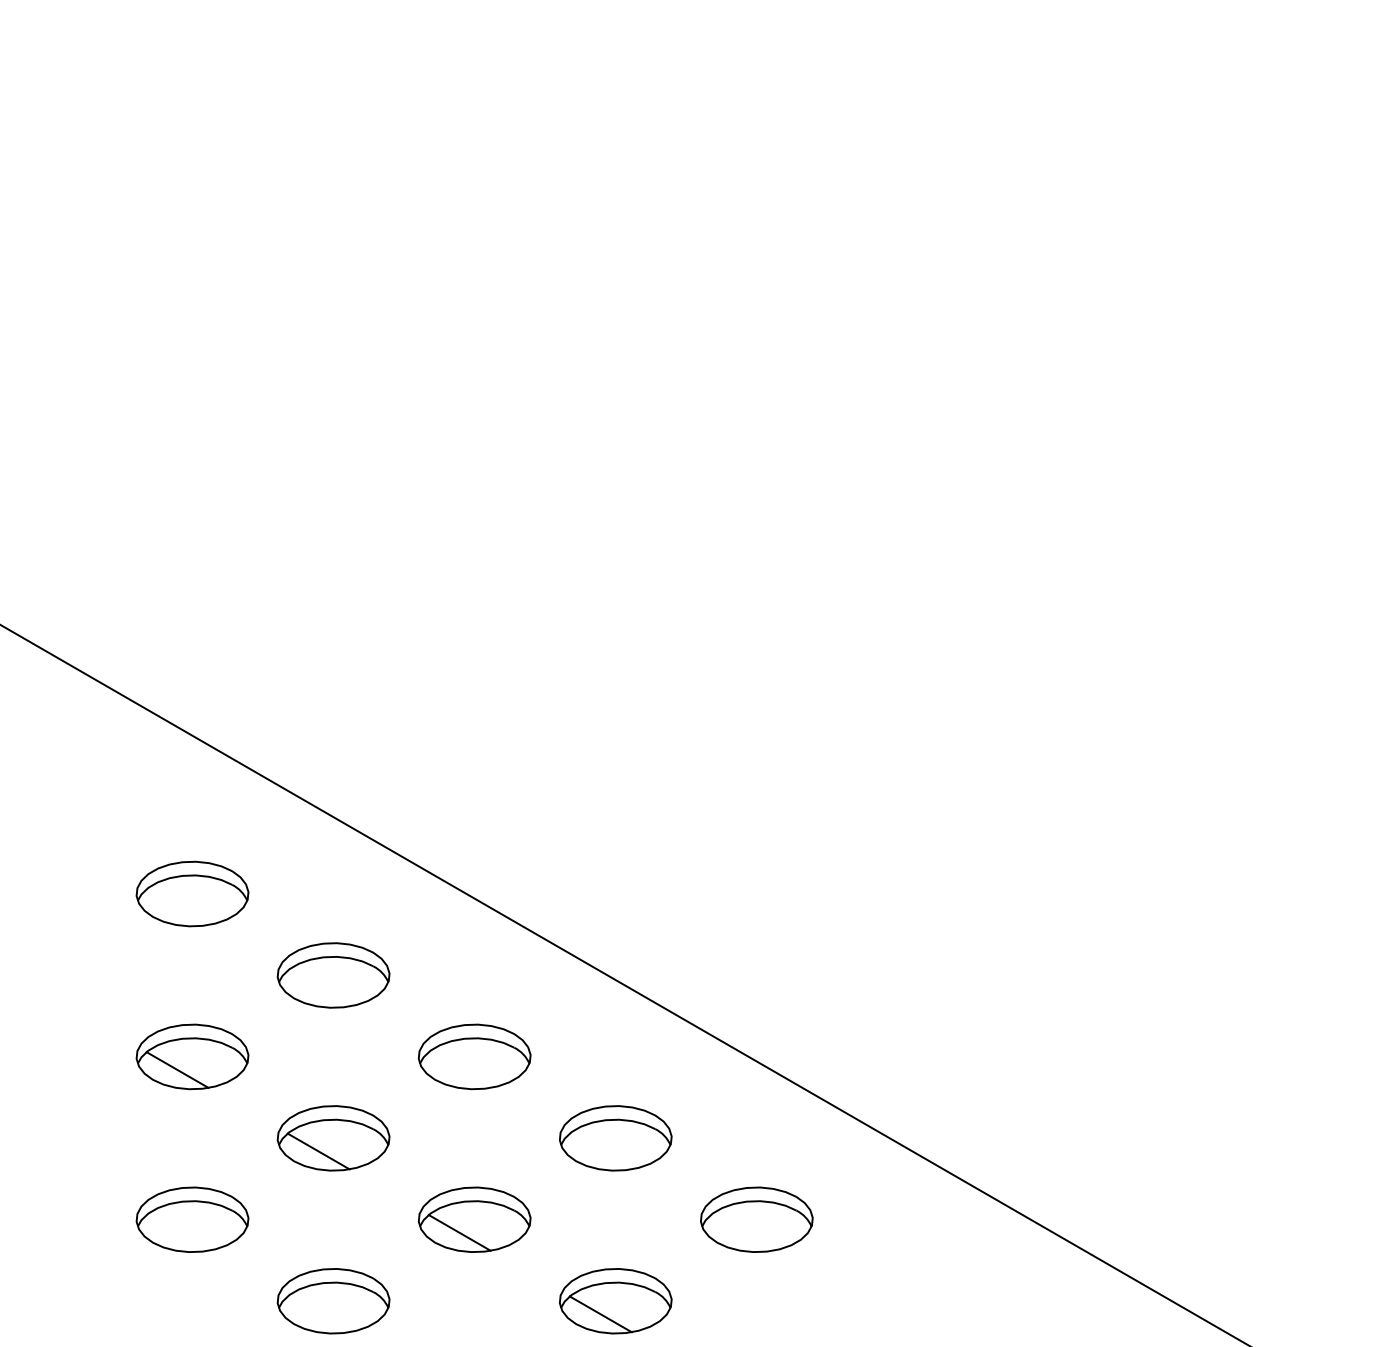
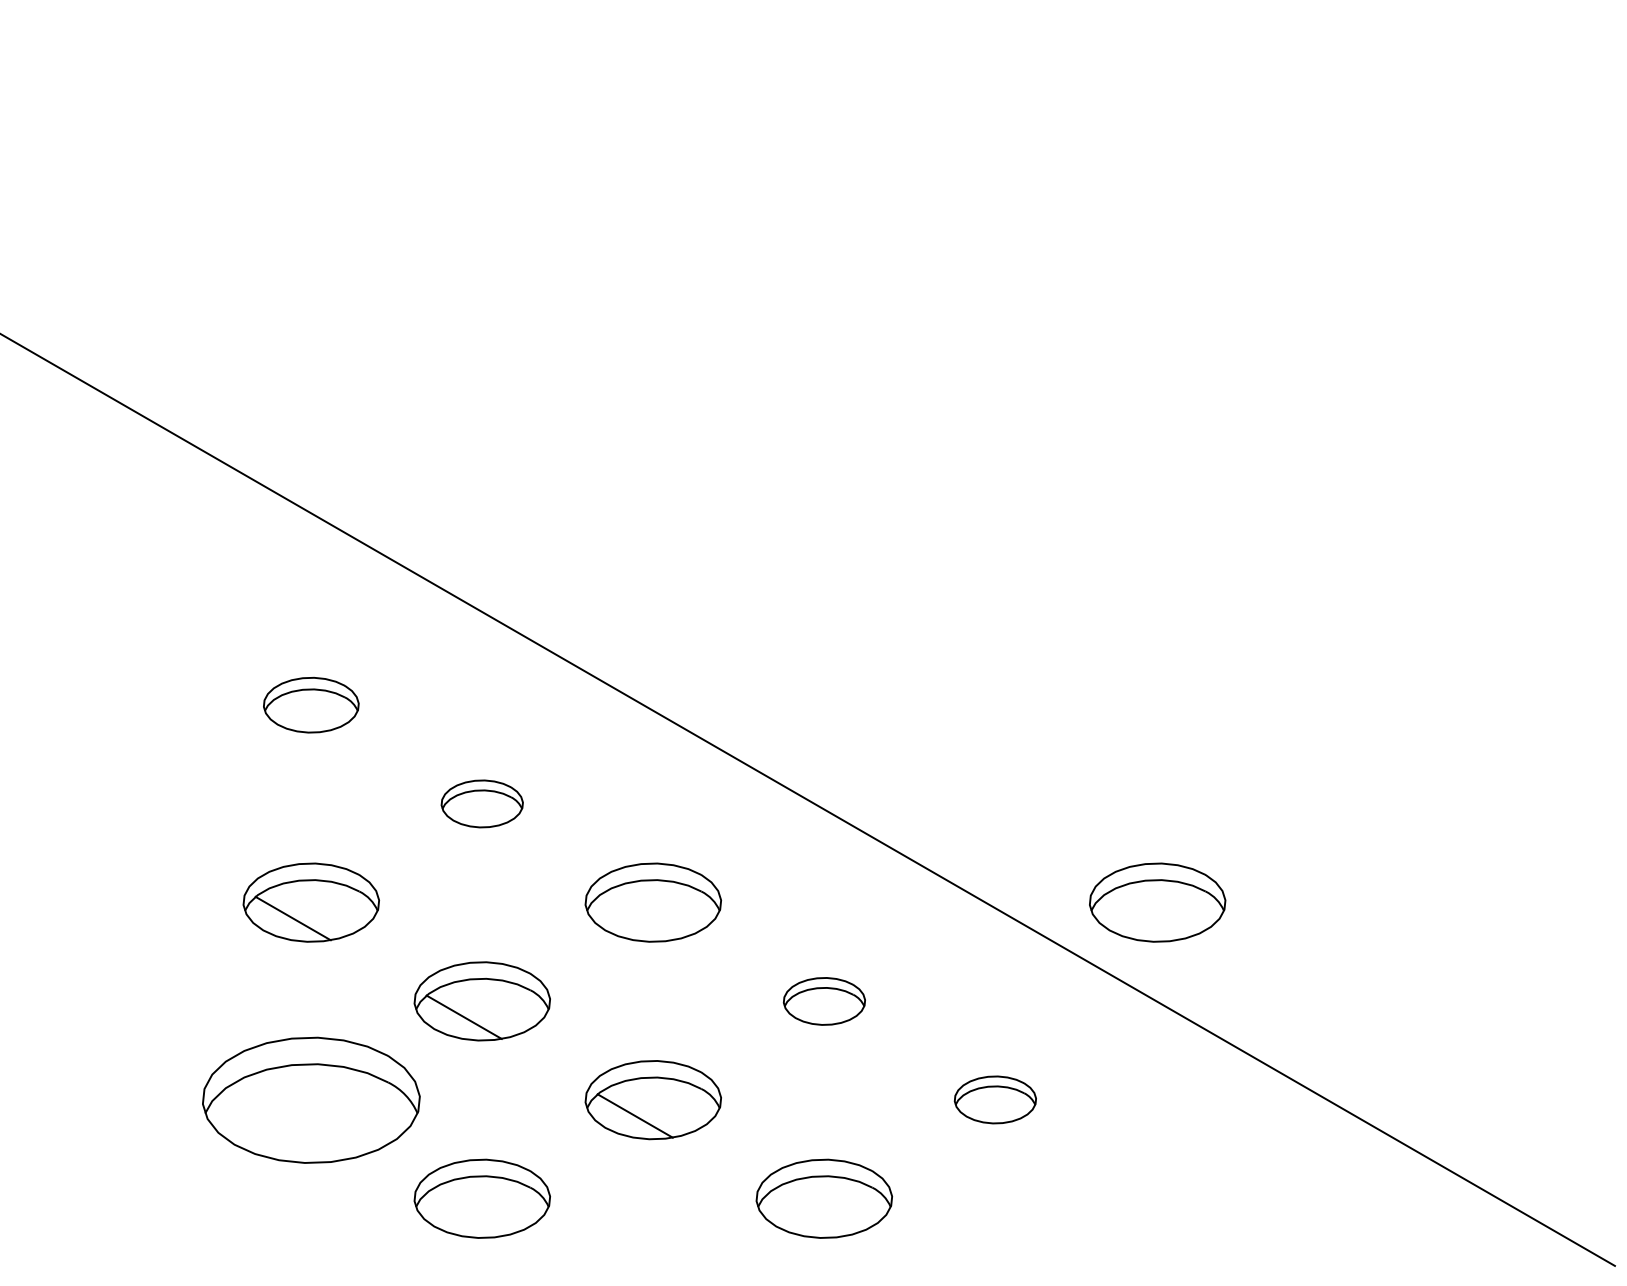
part: (192, 893) -> (311, 704), size x0.7
part: (333, 975) -> (482, 803), size x0.6
part: (890, 1056) -> (1157, 902), added
part: (615, 1138) -> (824, 1001), size x0.6
part: (192, 1219) -> (311, 1099), size x1.6
part: (756, 1219) -> (994, 1099), size x0.6
line: (600, 1314) -> (805, 1214), removed

